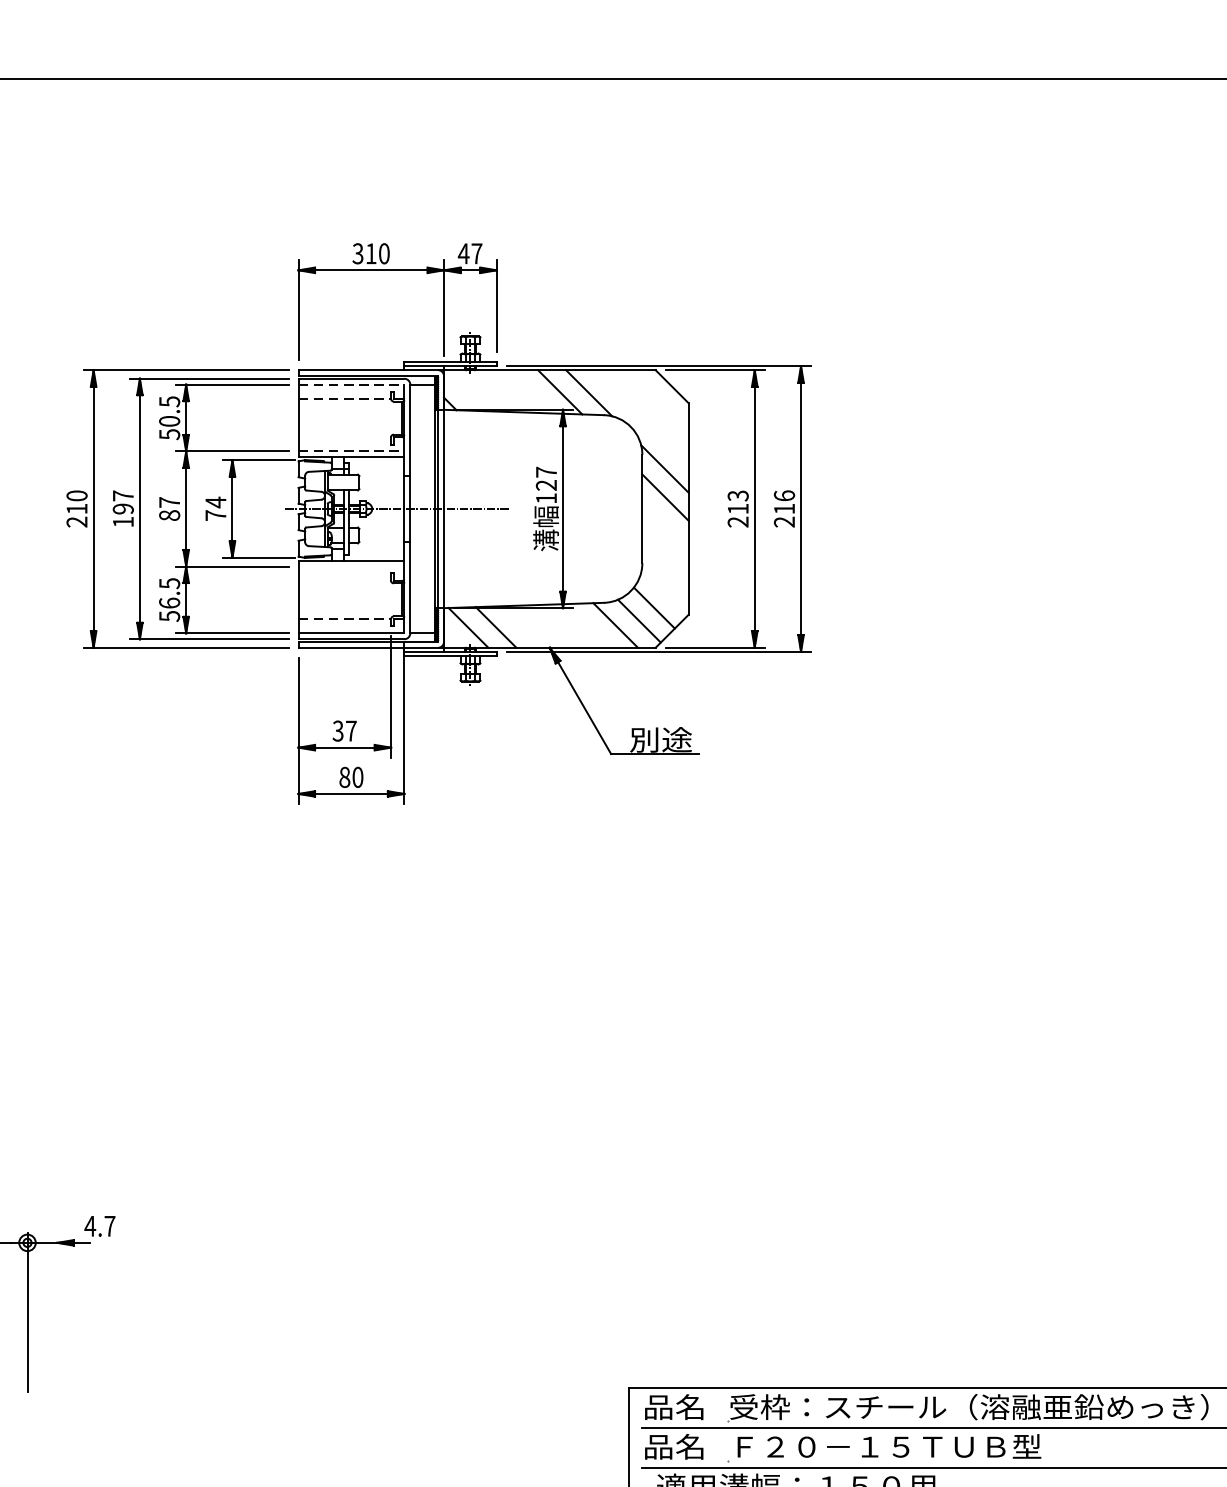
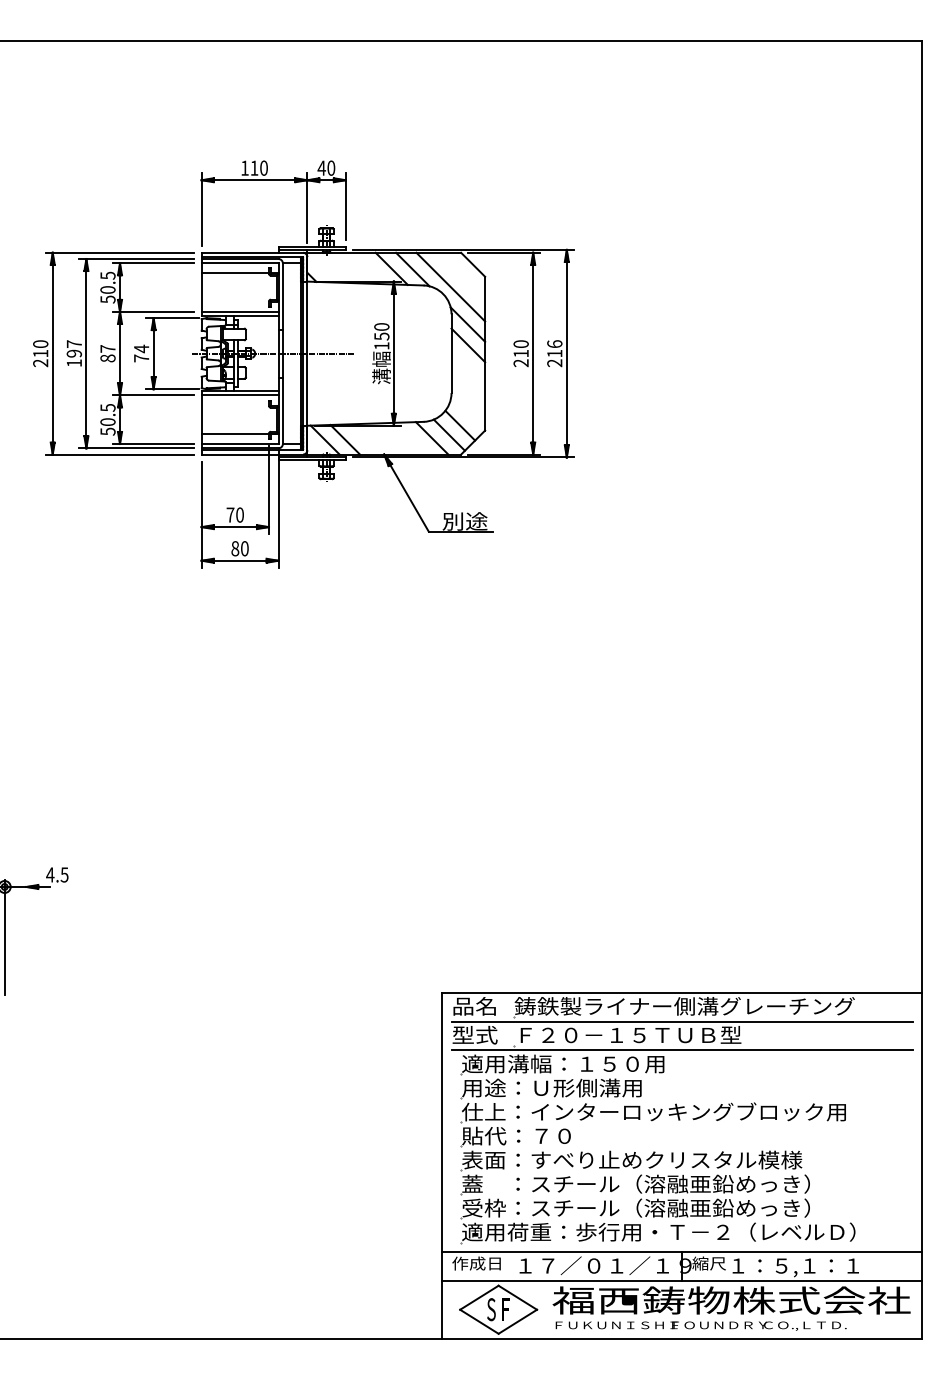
text: (357, 252) -> (244, 167), 310 -> 110
text: (477, 252) -> (331, 167), 47 -> 40
line: (351, 384) -> (240, 263), dashed -> solid
line: (345, 398) -> (235, 273), dashed -> solid
line: (640, 416) -> (450, 286), added
line: (351, 450) -> (240, 311), dashed -> solid
text: (546, 478) -> (381, 331), 127 -> 150
text: (737, 496) -> (520, 344), 213 -> 210
line: (350, 566) -> (239, 395), added
text: (168, 602) -> (107, 421), 56.5 -> 50.5
line: (345, 618) -> (235, 433), dashed -> solid
text: (343, 730) -> (234, 514), 37 -> 70
text: (109, 1225) -> (64, 874), 4.7 -> 4.5
text: (968, 1405) -> (688, 1005), 受枠：スチール（溶融亜鉛めっき） -> 鋳鉄製ライナー側溝グレーチング
text: (673, 1445) -> (474, 1034), 品名 -> 型式

